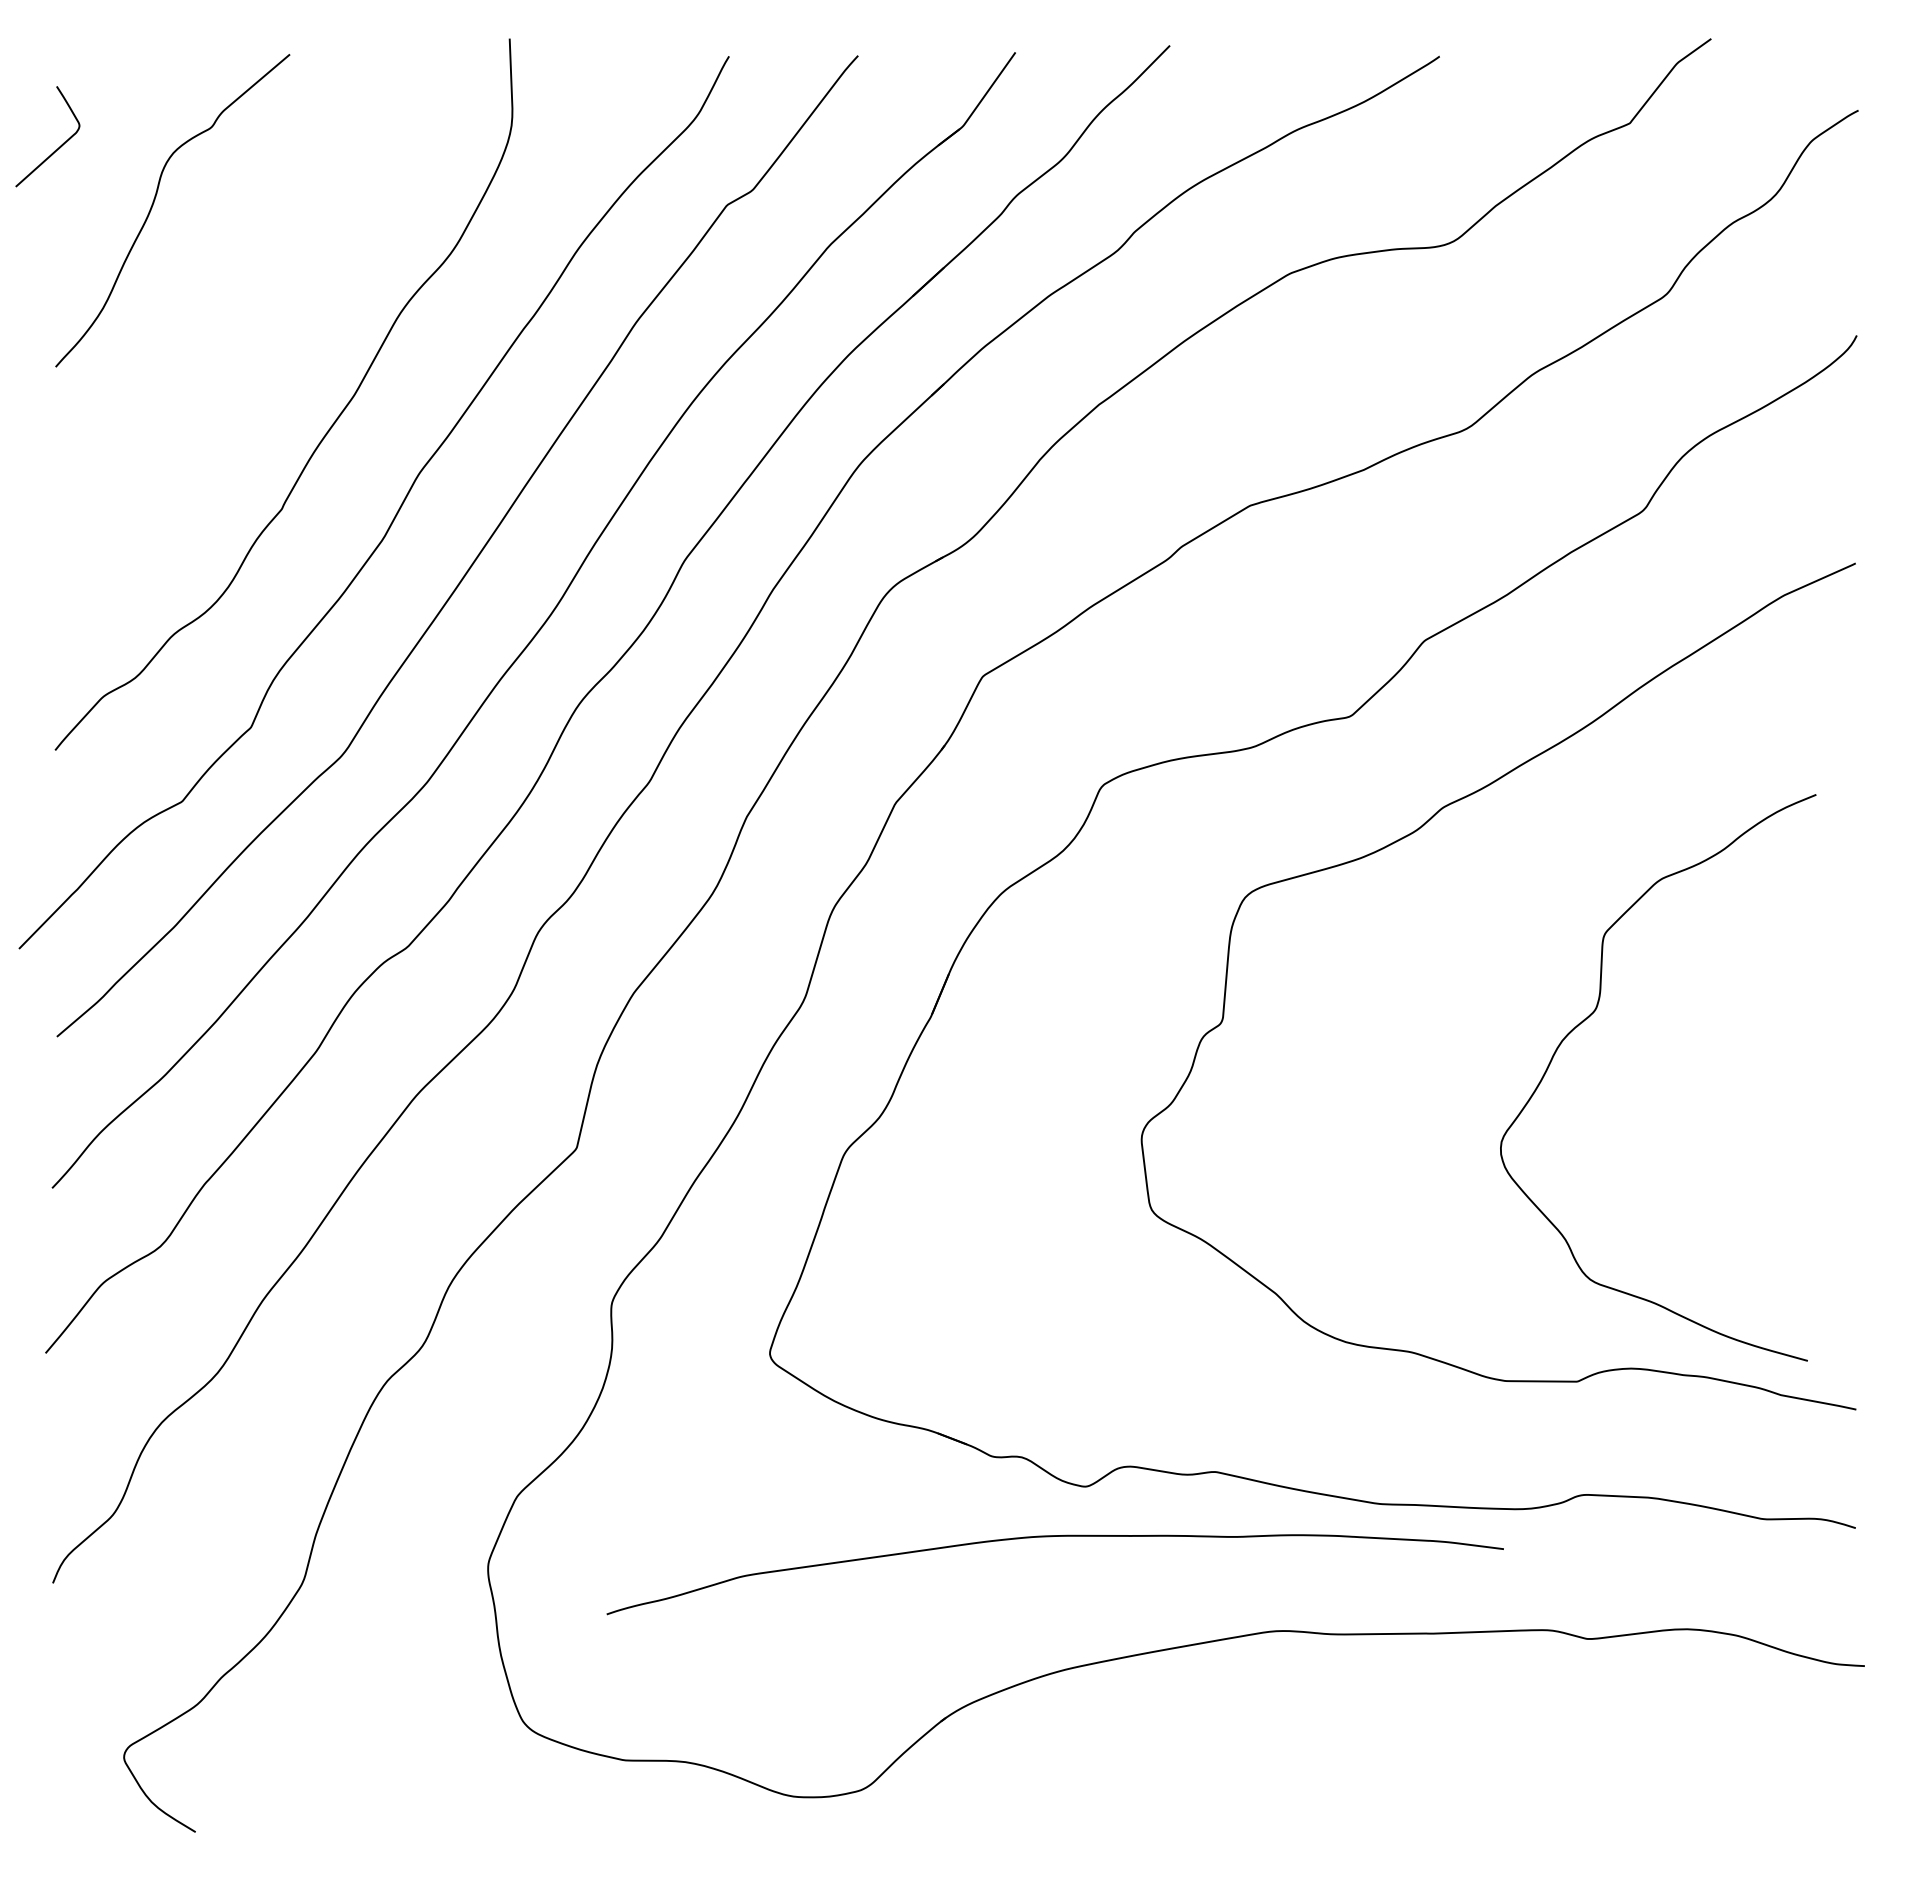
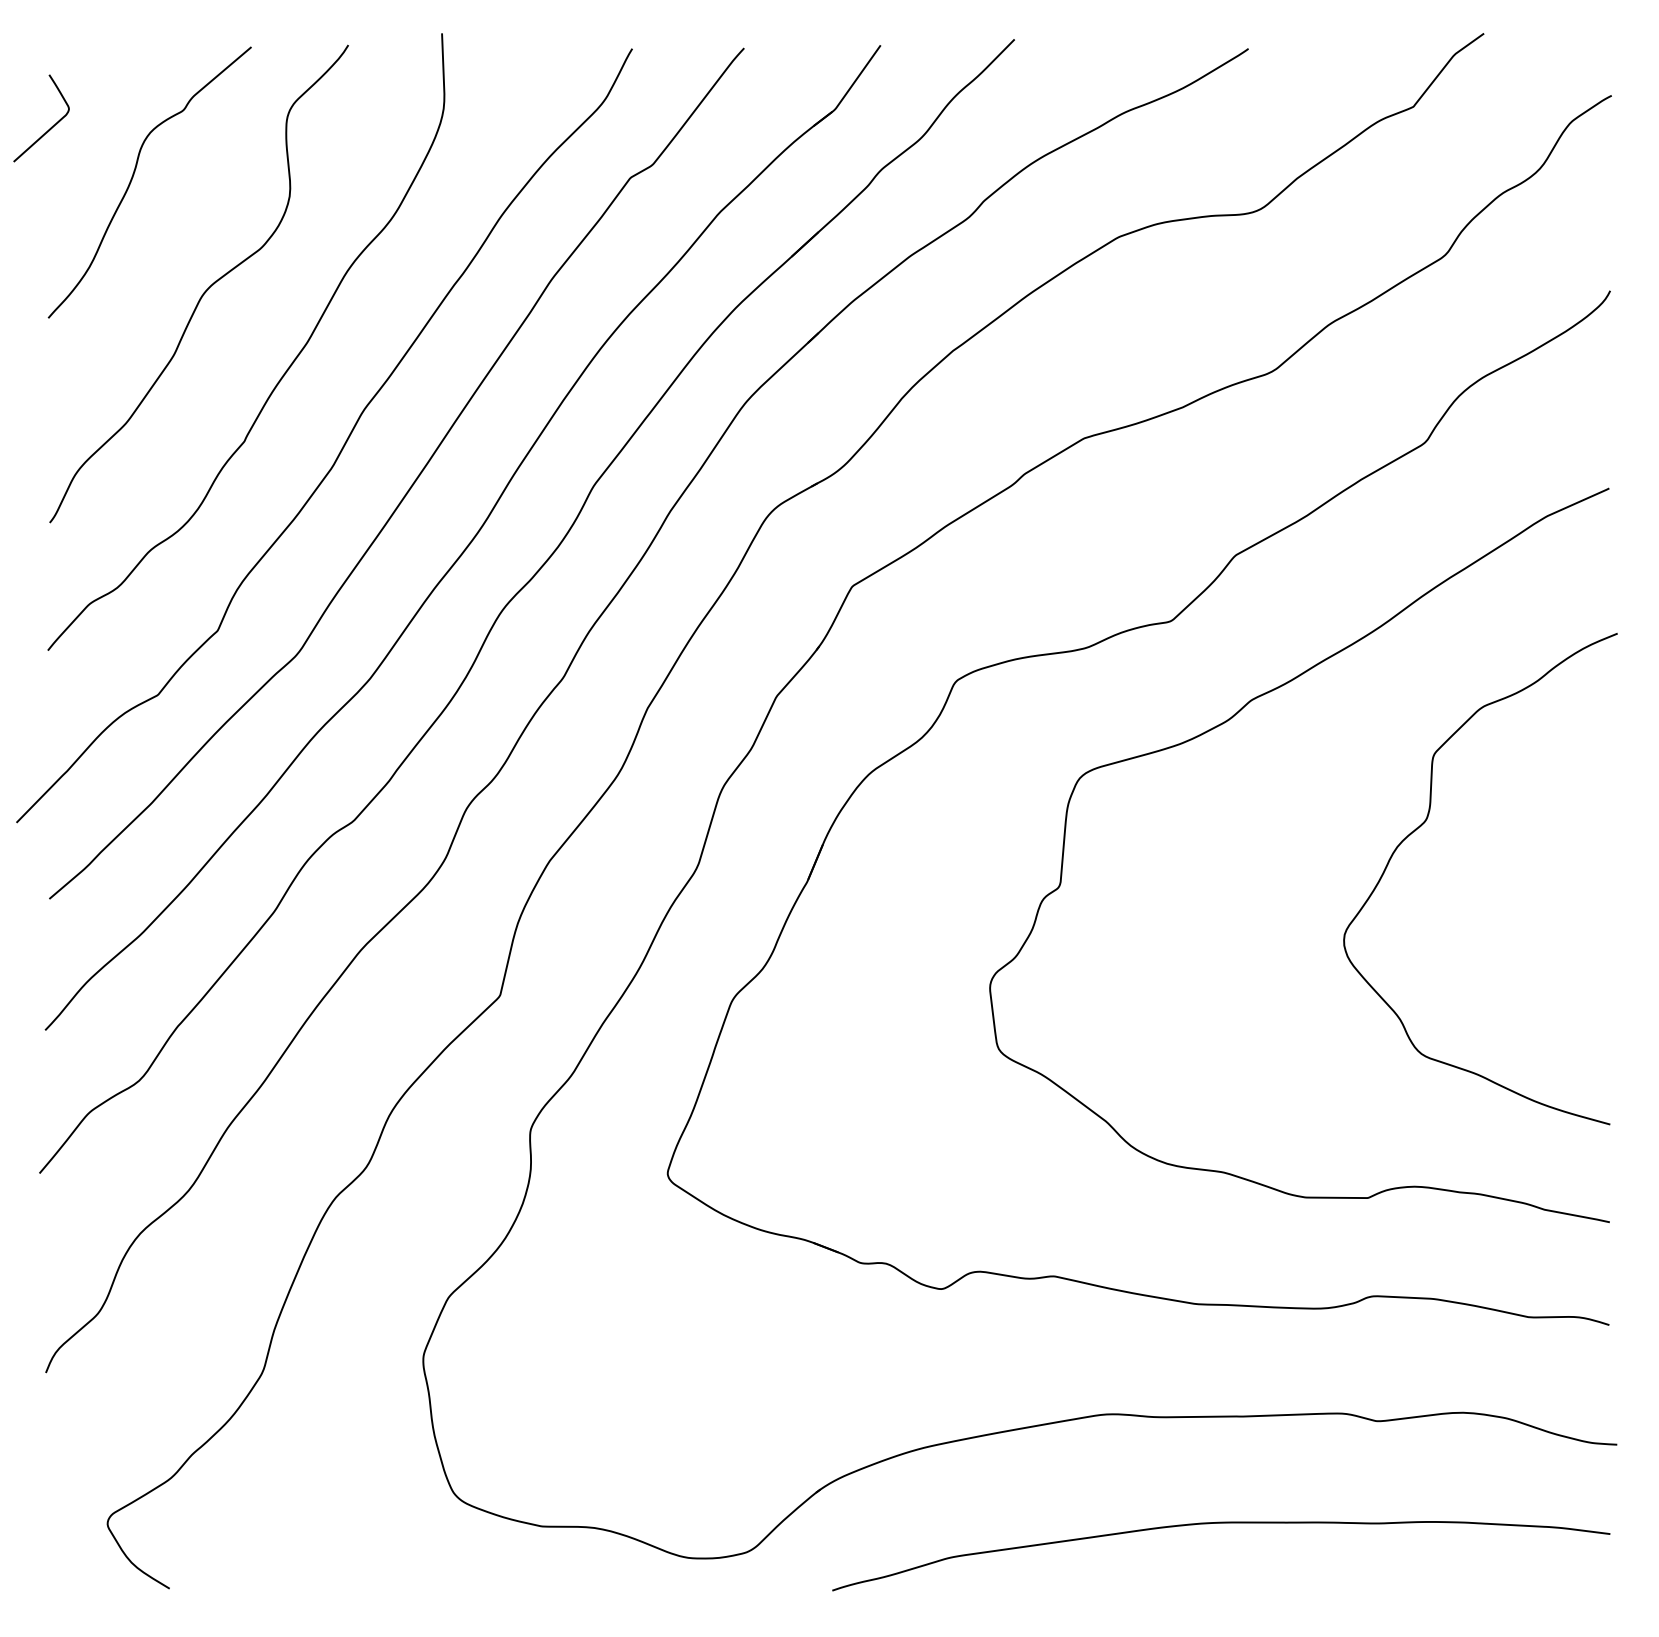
curve: (237, 334) -> (205, 289), added
curve: (1594, 1012) -> (1425, 822), moved
curve: (1050, 1537) -> (1217, 1523), moved

